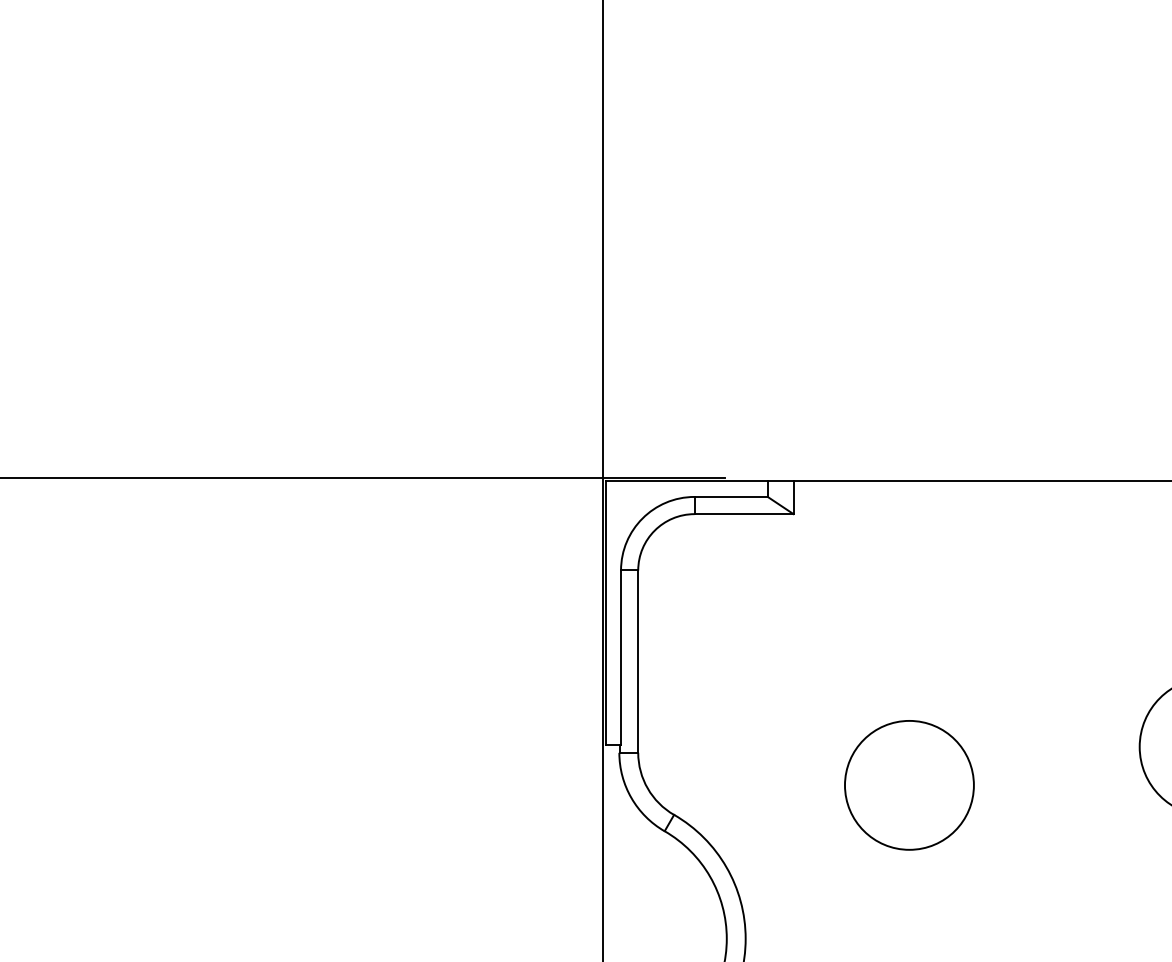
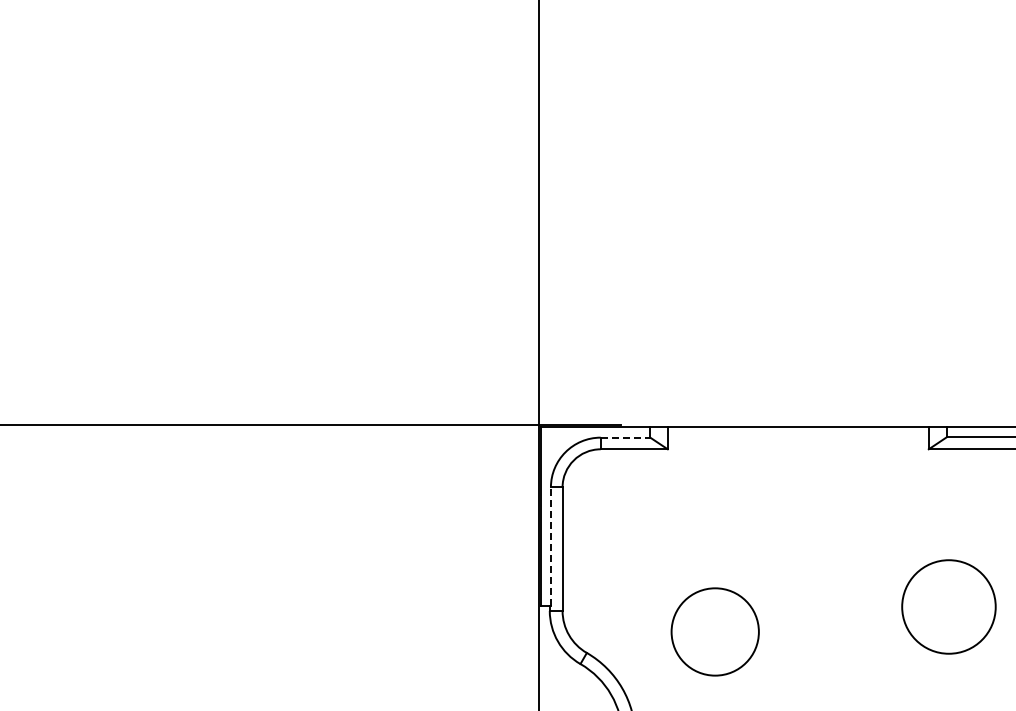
line: (731, 496) -> (625, 437), solid -> dashed
line: (620, 657) -> (550, 546), solid -> dashed
circle: (908, 784) -> (714, 631), moved

